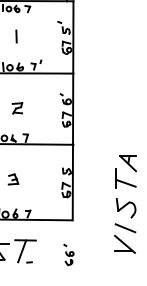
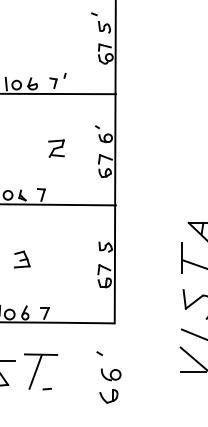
line: (16, 36) -> (26, 36), removed
part: (17, 108) -> (56, 148), moved
part: (68, 254) -> (108, 376), size x1.6

